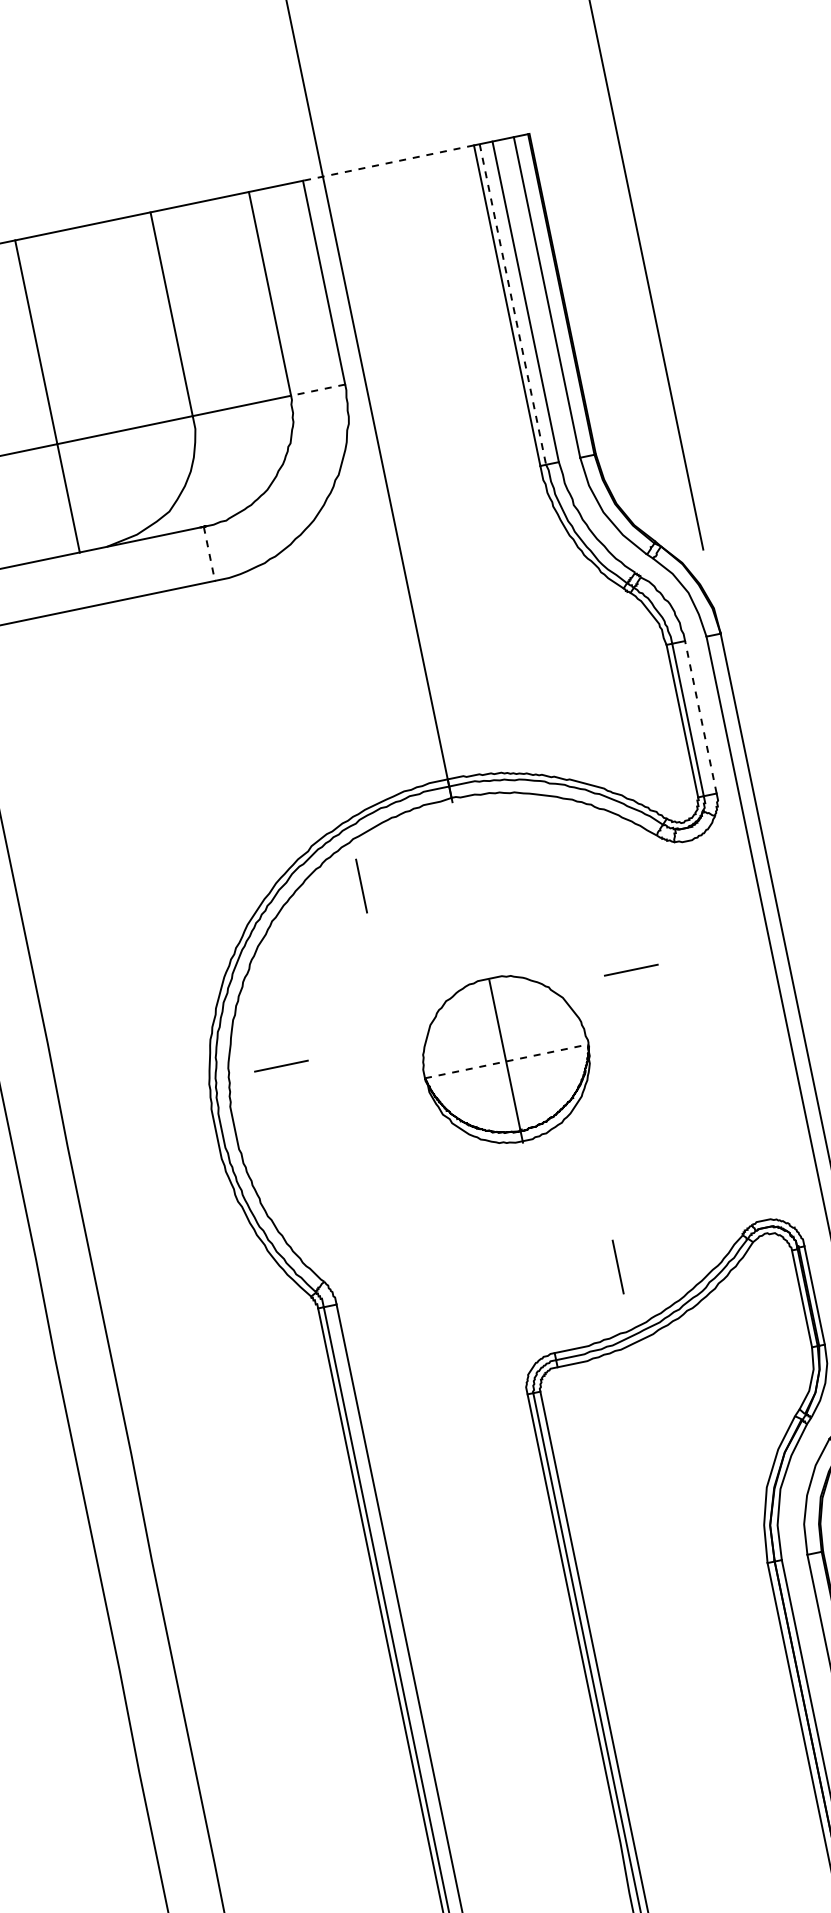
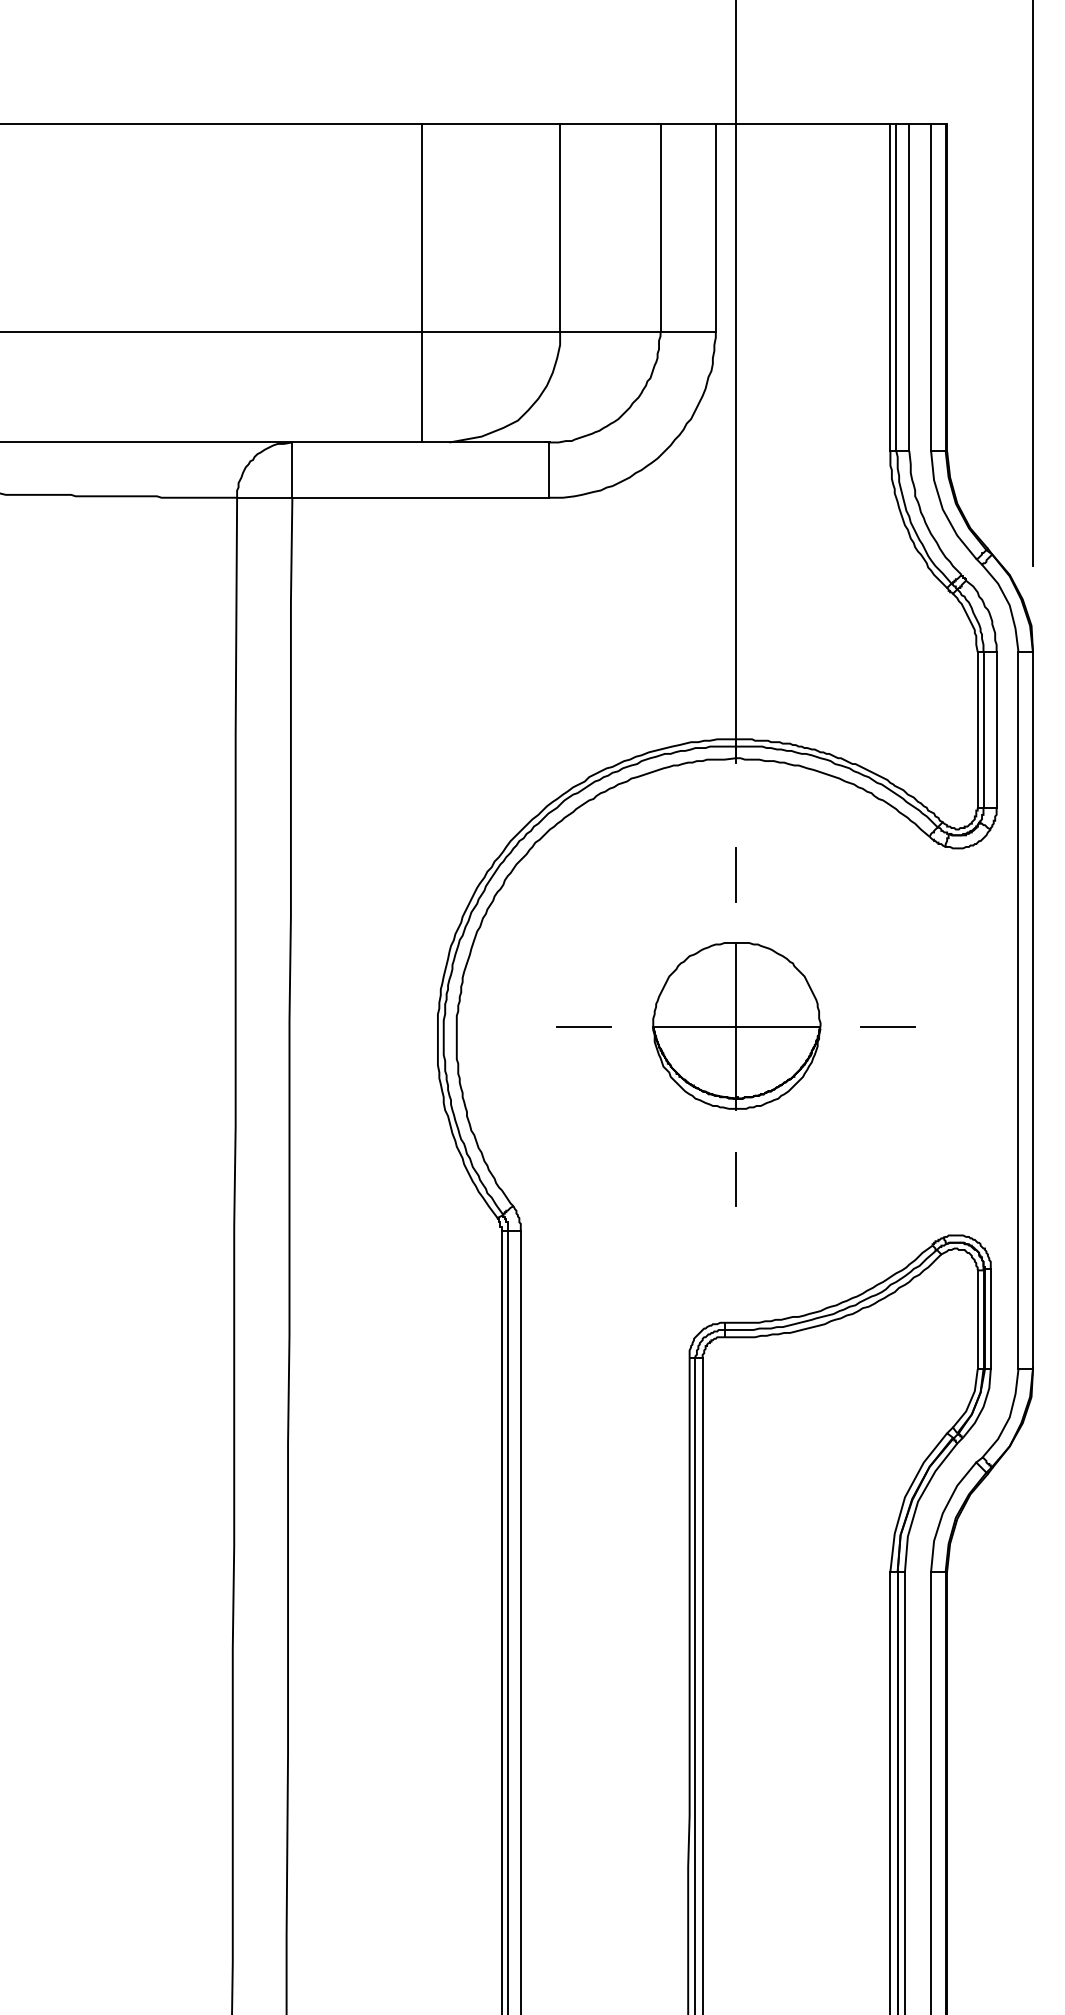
line: (387, 162) -> (802, 123), dashed -> solid
line: (513, 304) -> (896, 287), dashed -> solid
line: (318, 389) -> (688, 331), dashed -> solid
line: (209, 554) -> (548, 470), dashed -> solid
line: (700, 716) -> (996, 729), dashed -> solid
line: (360, 885) -> (735, 874), moved
line: (630, 969) -> (887, 1026), moved
line: (506, 1061) -> (736, 1027), dashed -> solid
line: (280, 1065) -> (583, 1026), moved
line: (617, 1267) -> (735, 1179), moved

